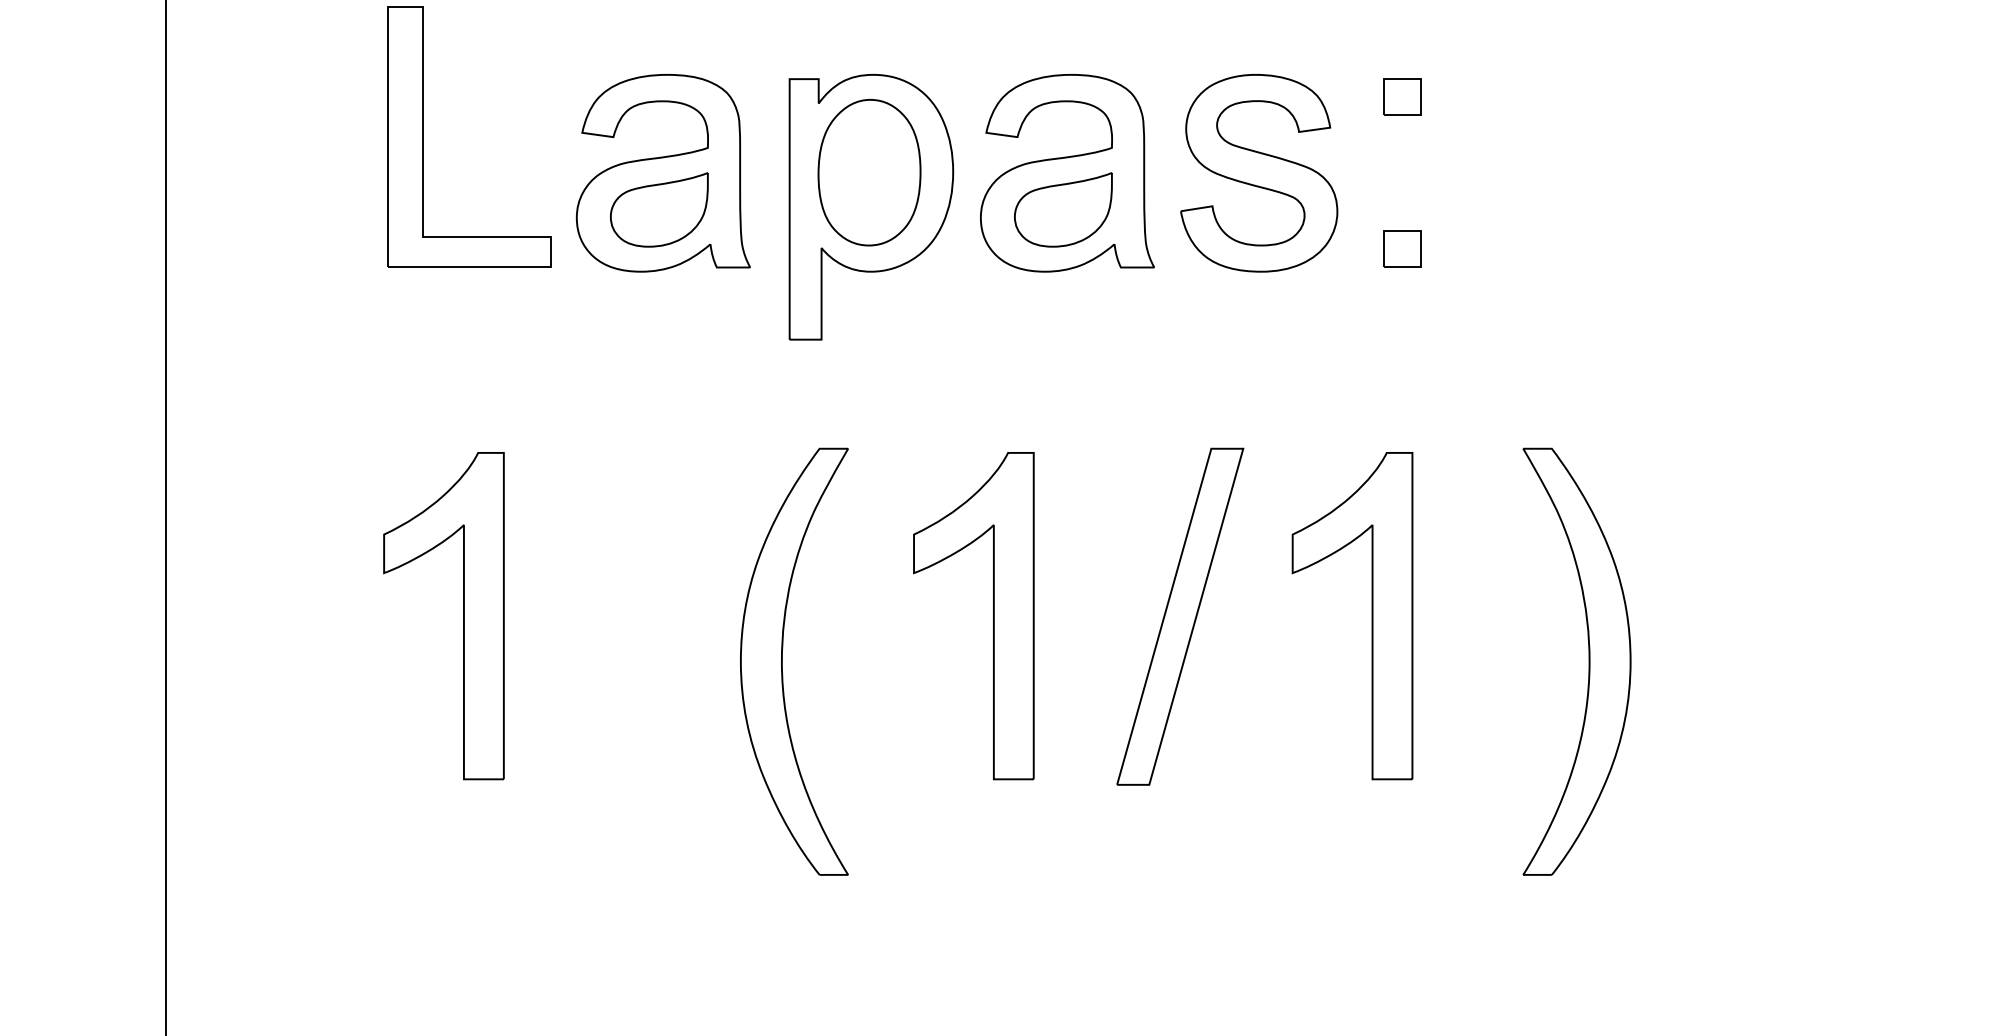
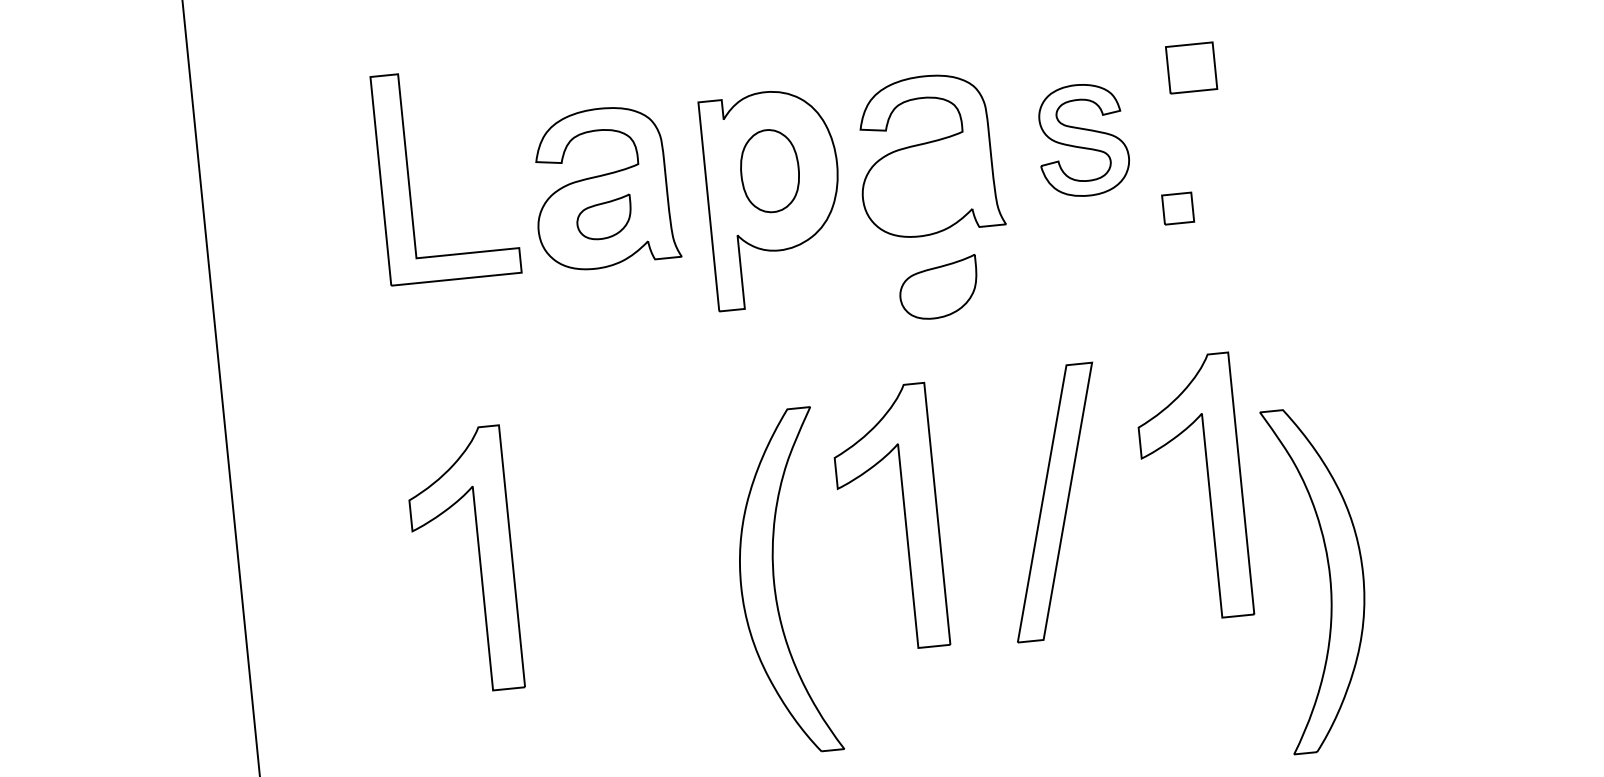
part: (1402, 96) -> (1191, 67), size x1.6
part: (869, 172) -> (769, 170), size x0.7
part: (1259, 173) -> (1083, 140), size x0.7
part: (659, 209) -> (604, 217), size x0.7
part: (1063, 209) -> (938, 287), moved
part: (1402, 248) -> (1178, 207), moved
part: (782, 661) -> (774, 583), moved
part: (1588, 661) -> (1329, 577), moved

